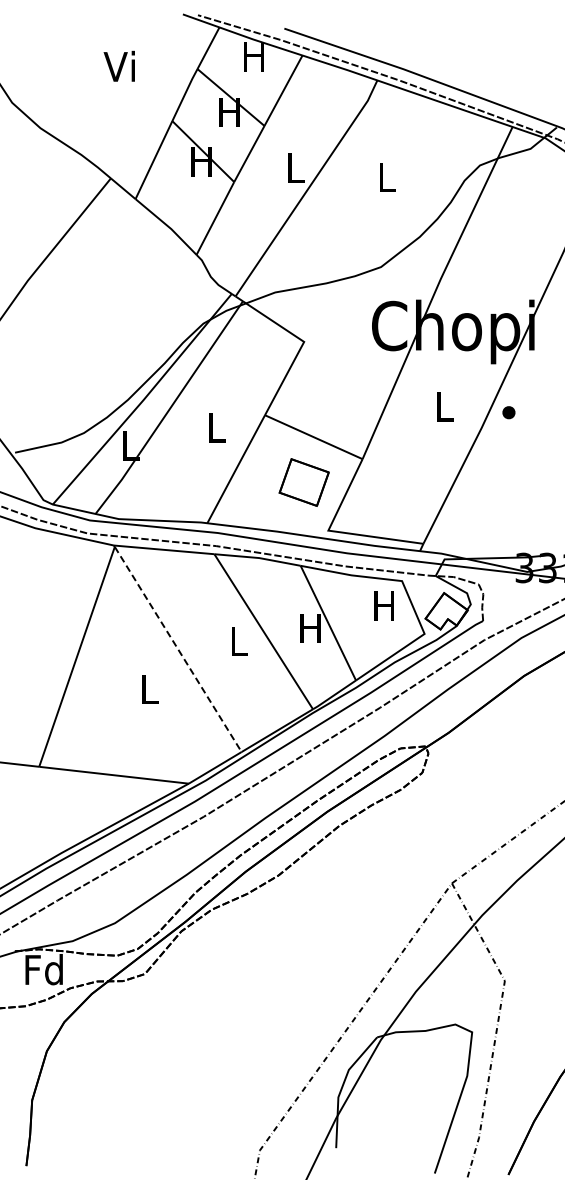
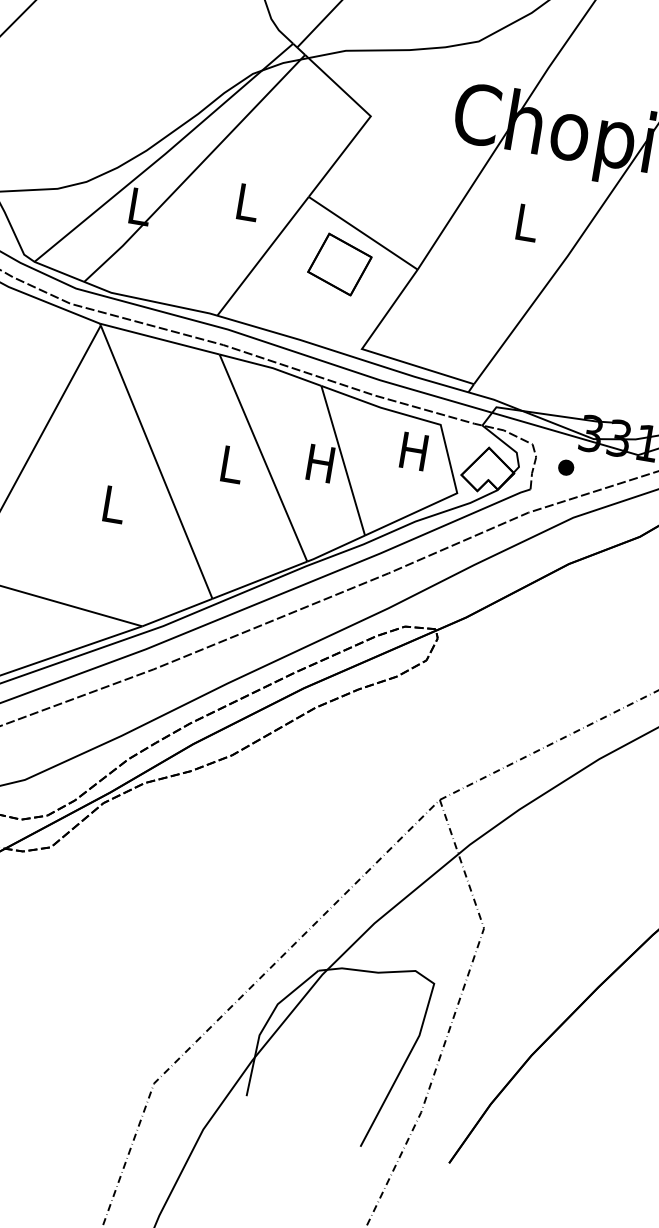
part: (508, 412) -> (565, 467), moved
part: (303, 482) -> (339, 264), moved
line: (178, 649) -> (156, 462), dashed -> solid

